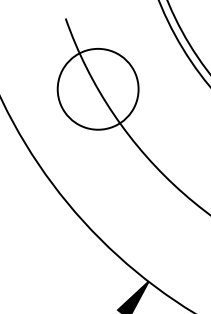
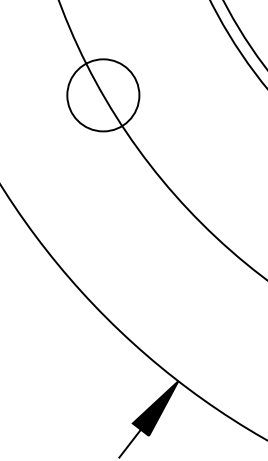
circle: (97, 88) -> (102, 94), size x0.6

